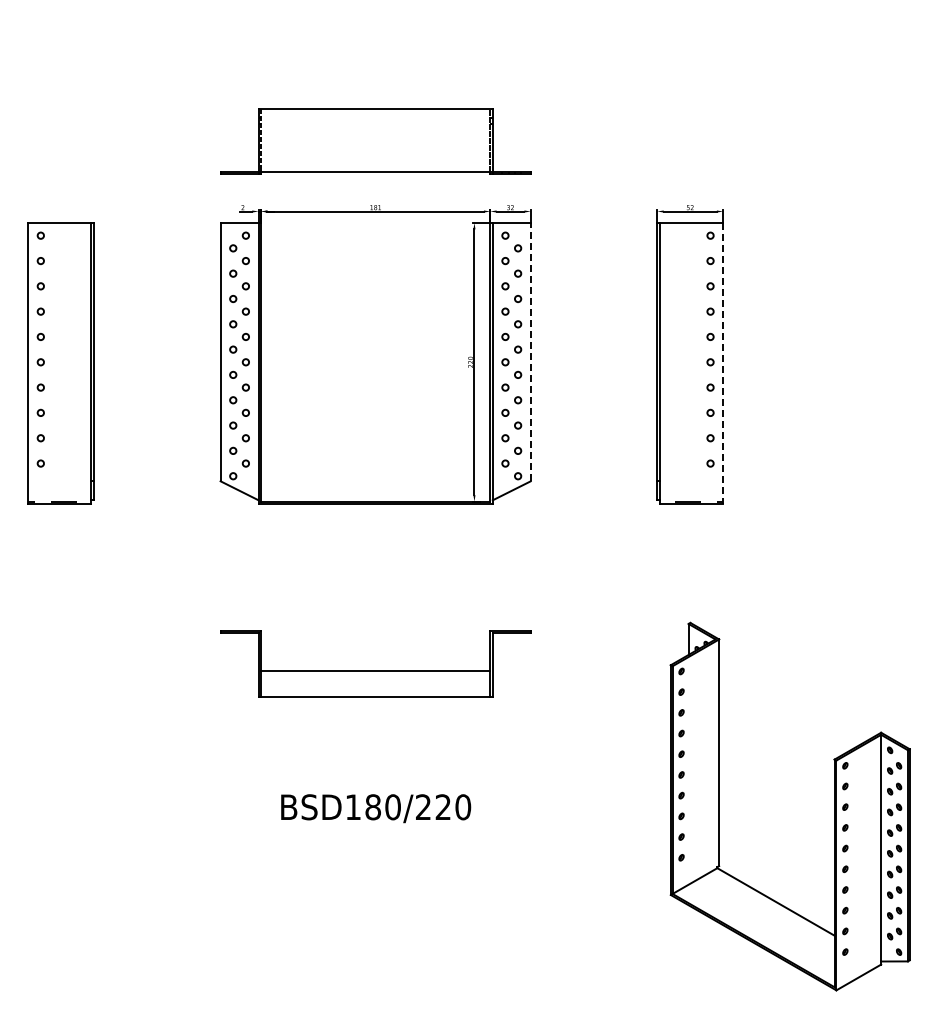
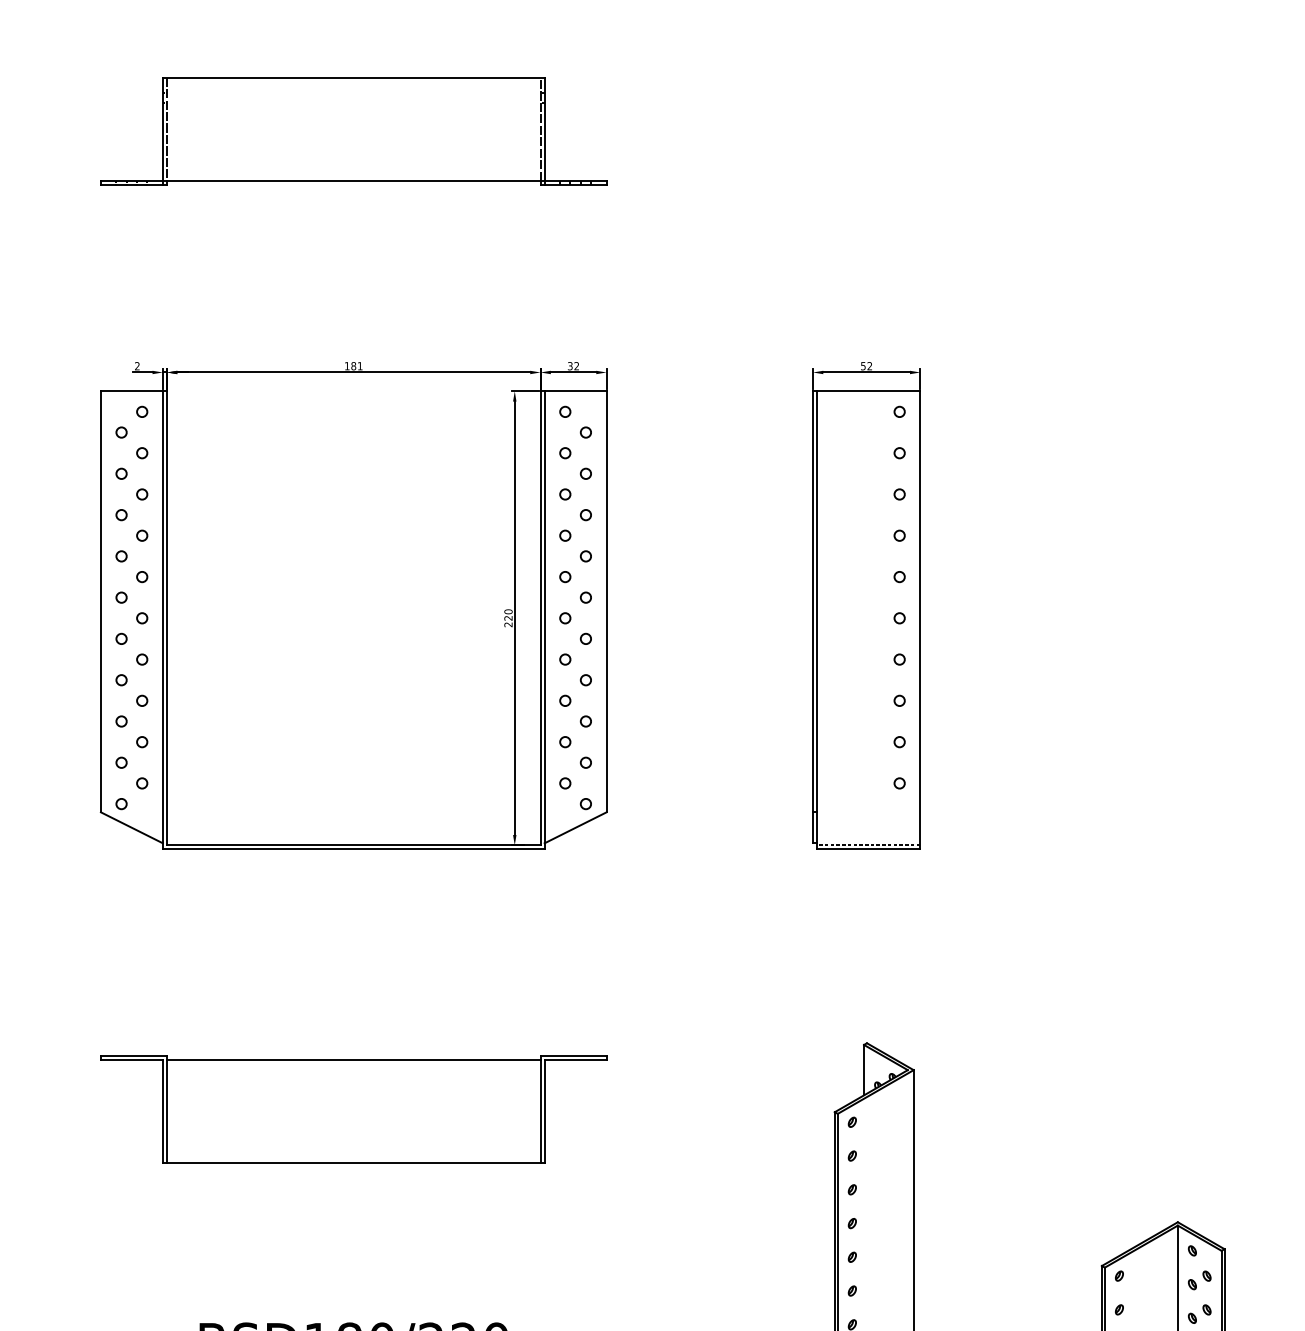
part: (375, 141) -> (353, 131), moved
line: (530, 351) -> (606, 600), dashed -> solid
line: (723, 363) -> (920, 620), dashed -> solid
line: (375, 671) -> (353, 1060), moved

